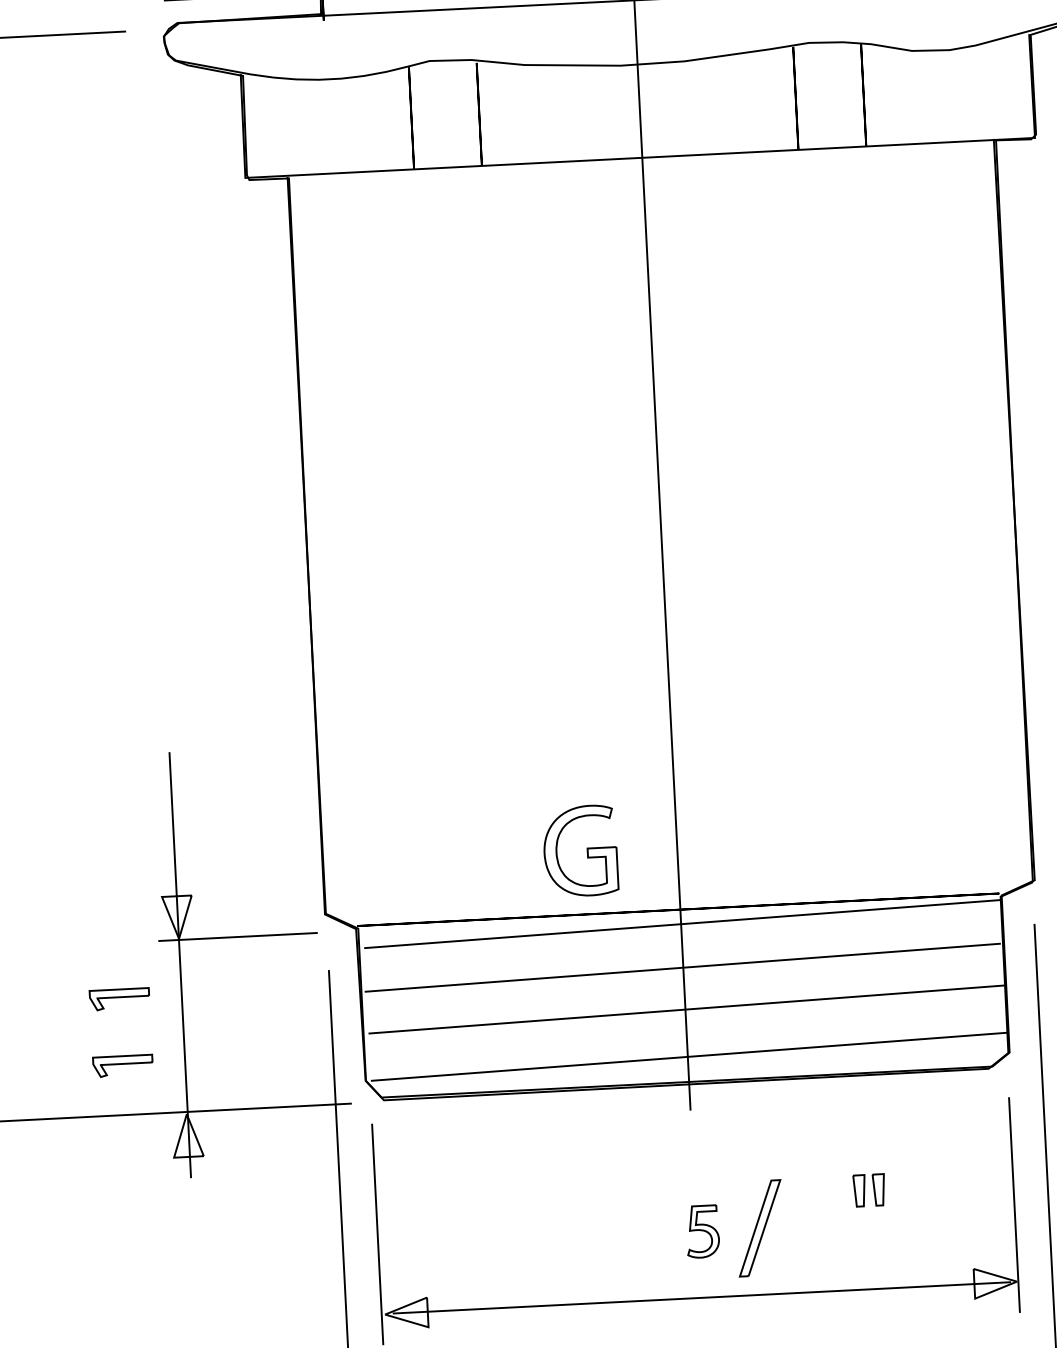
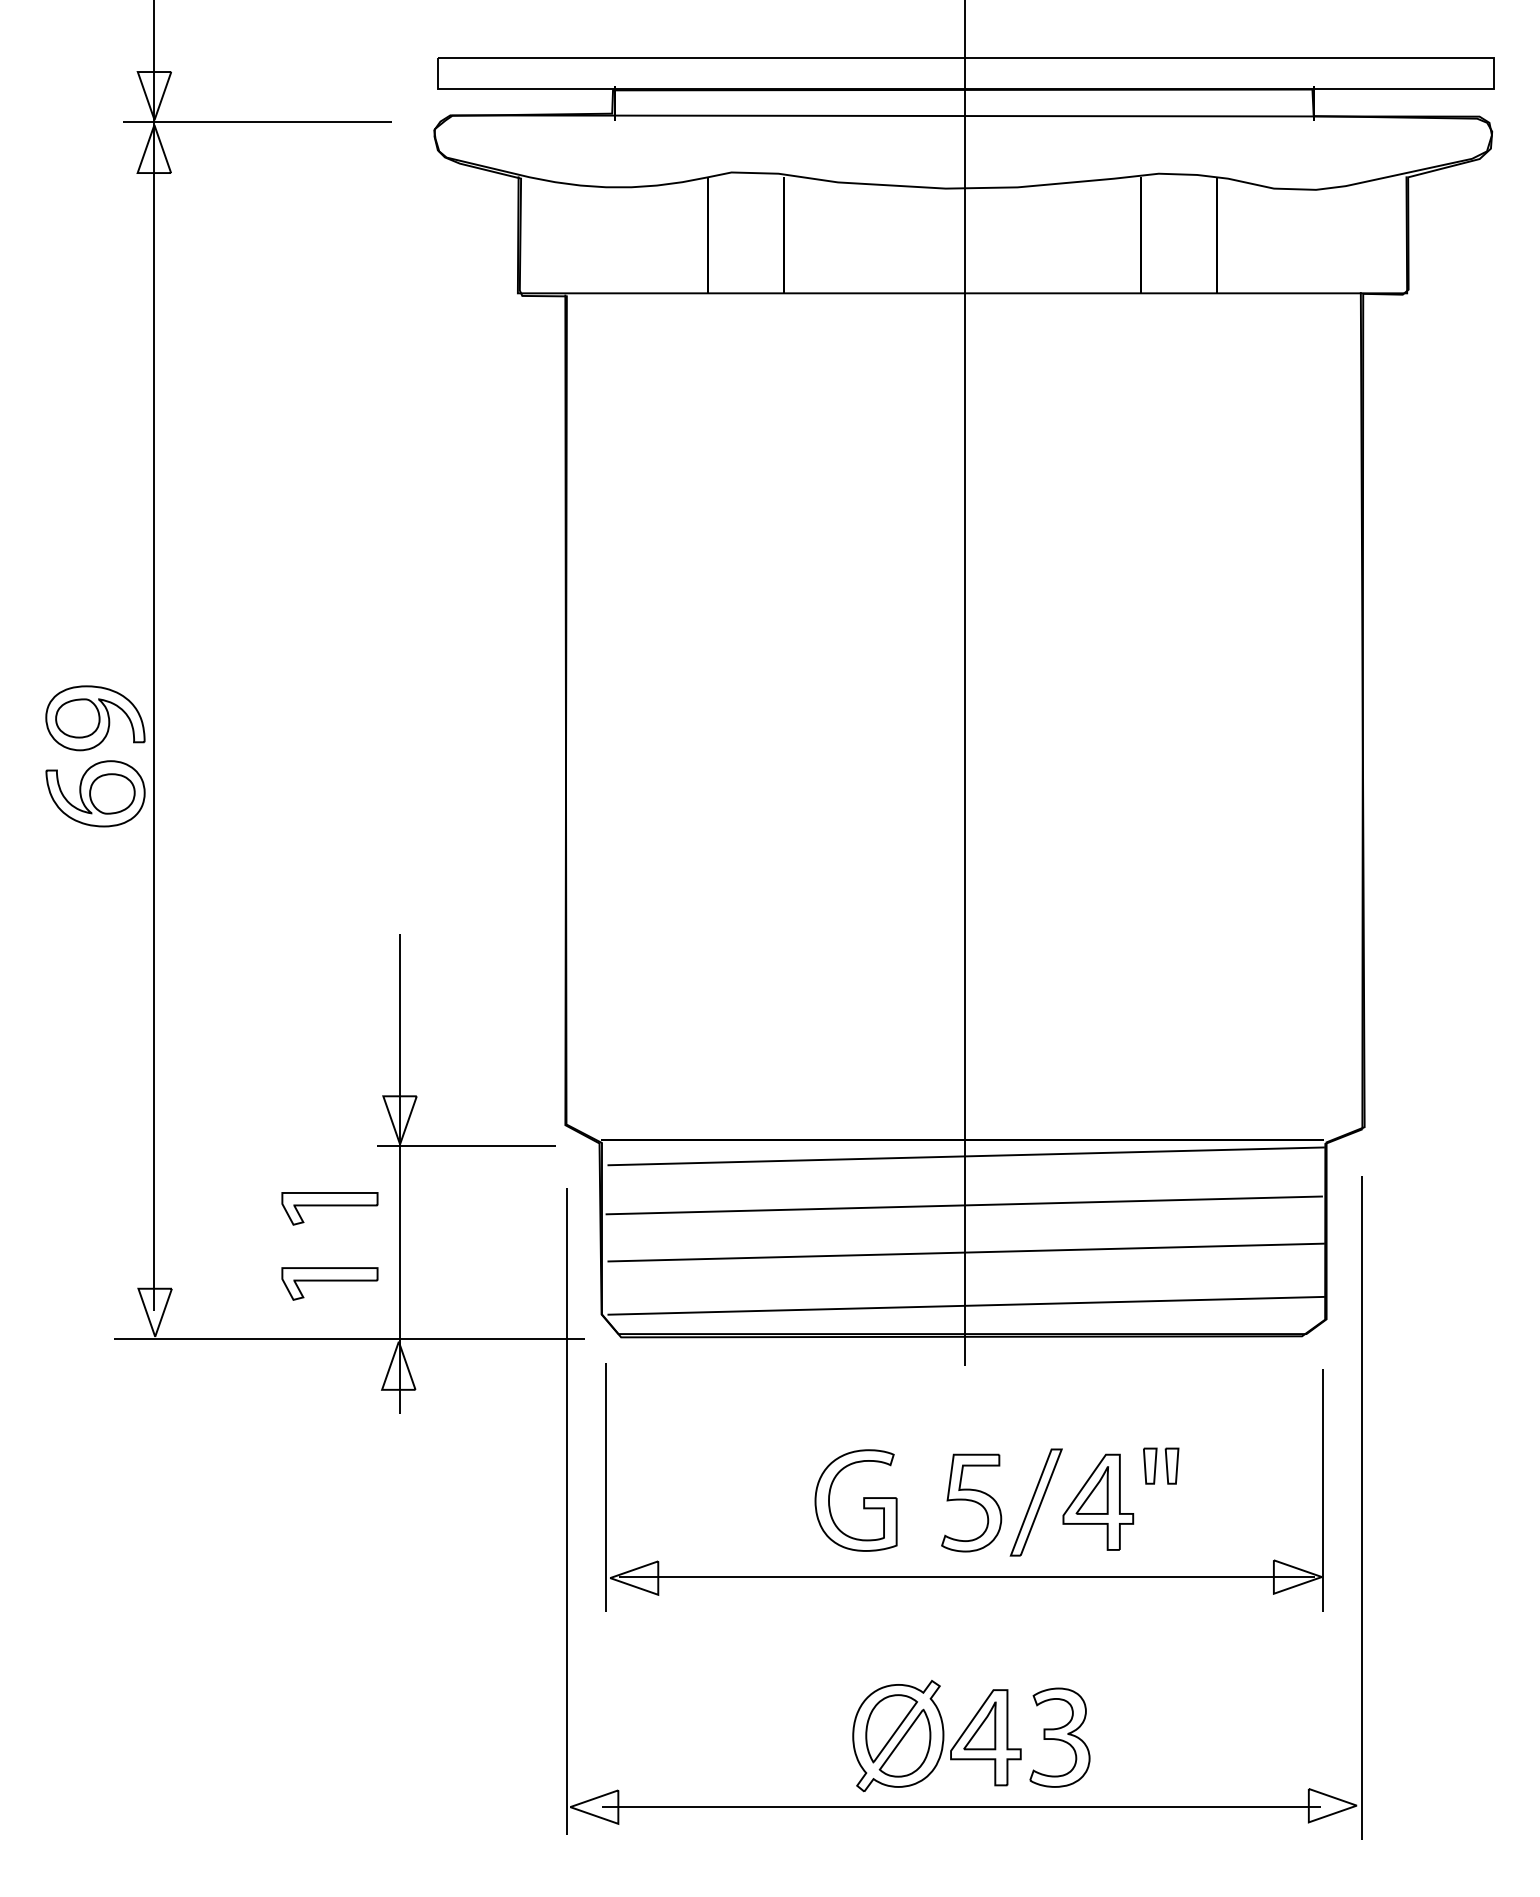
part: (587, 850) -> (863, 1500), moved
part: (119, 999) -> (329, 1208), size x1.43
part: (122, 1065) -> (329, 1283), size x1.43
part: (815, 1224) -> (1098, 1501), added
part: (702, 1231) -> (971, 1502), size x1.67

